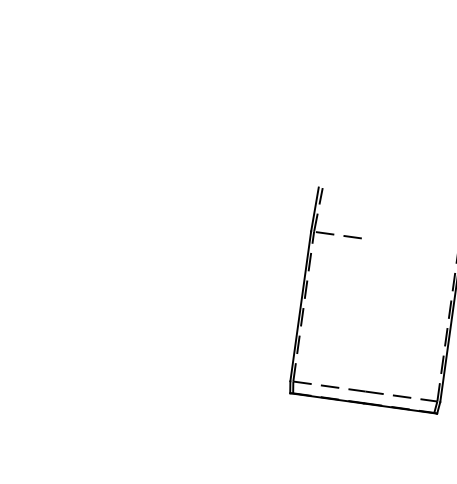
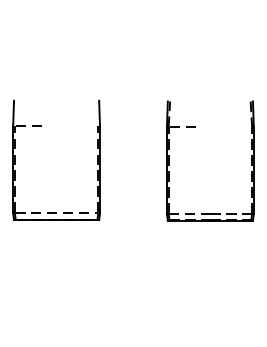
part: (94, 200) -> (41, 126), added

